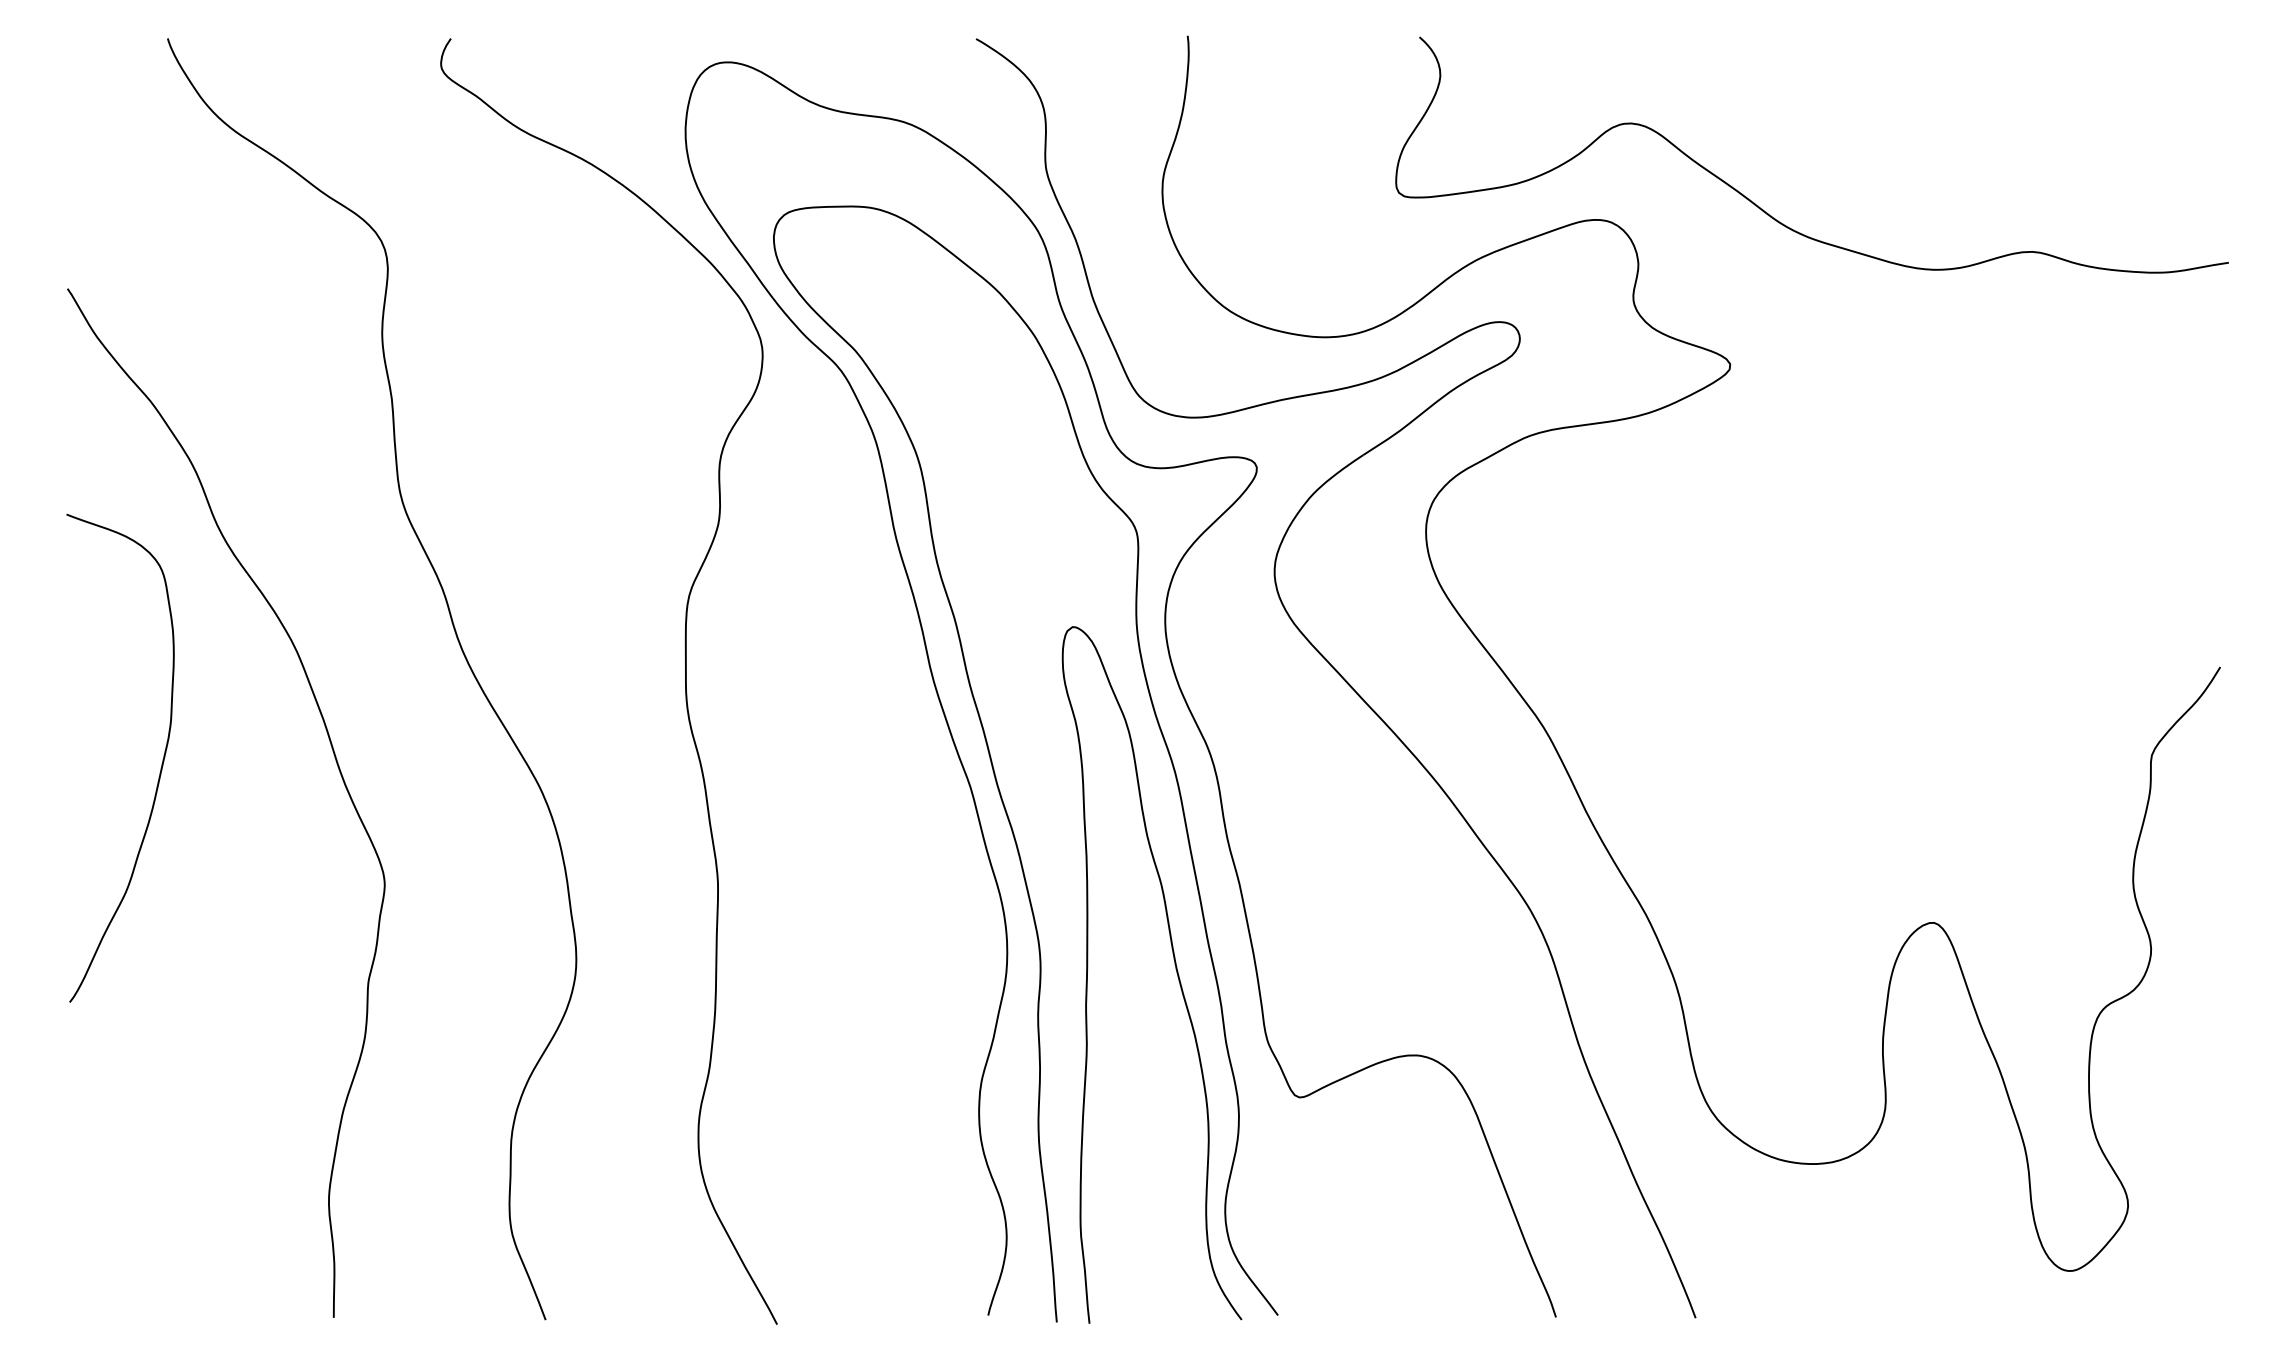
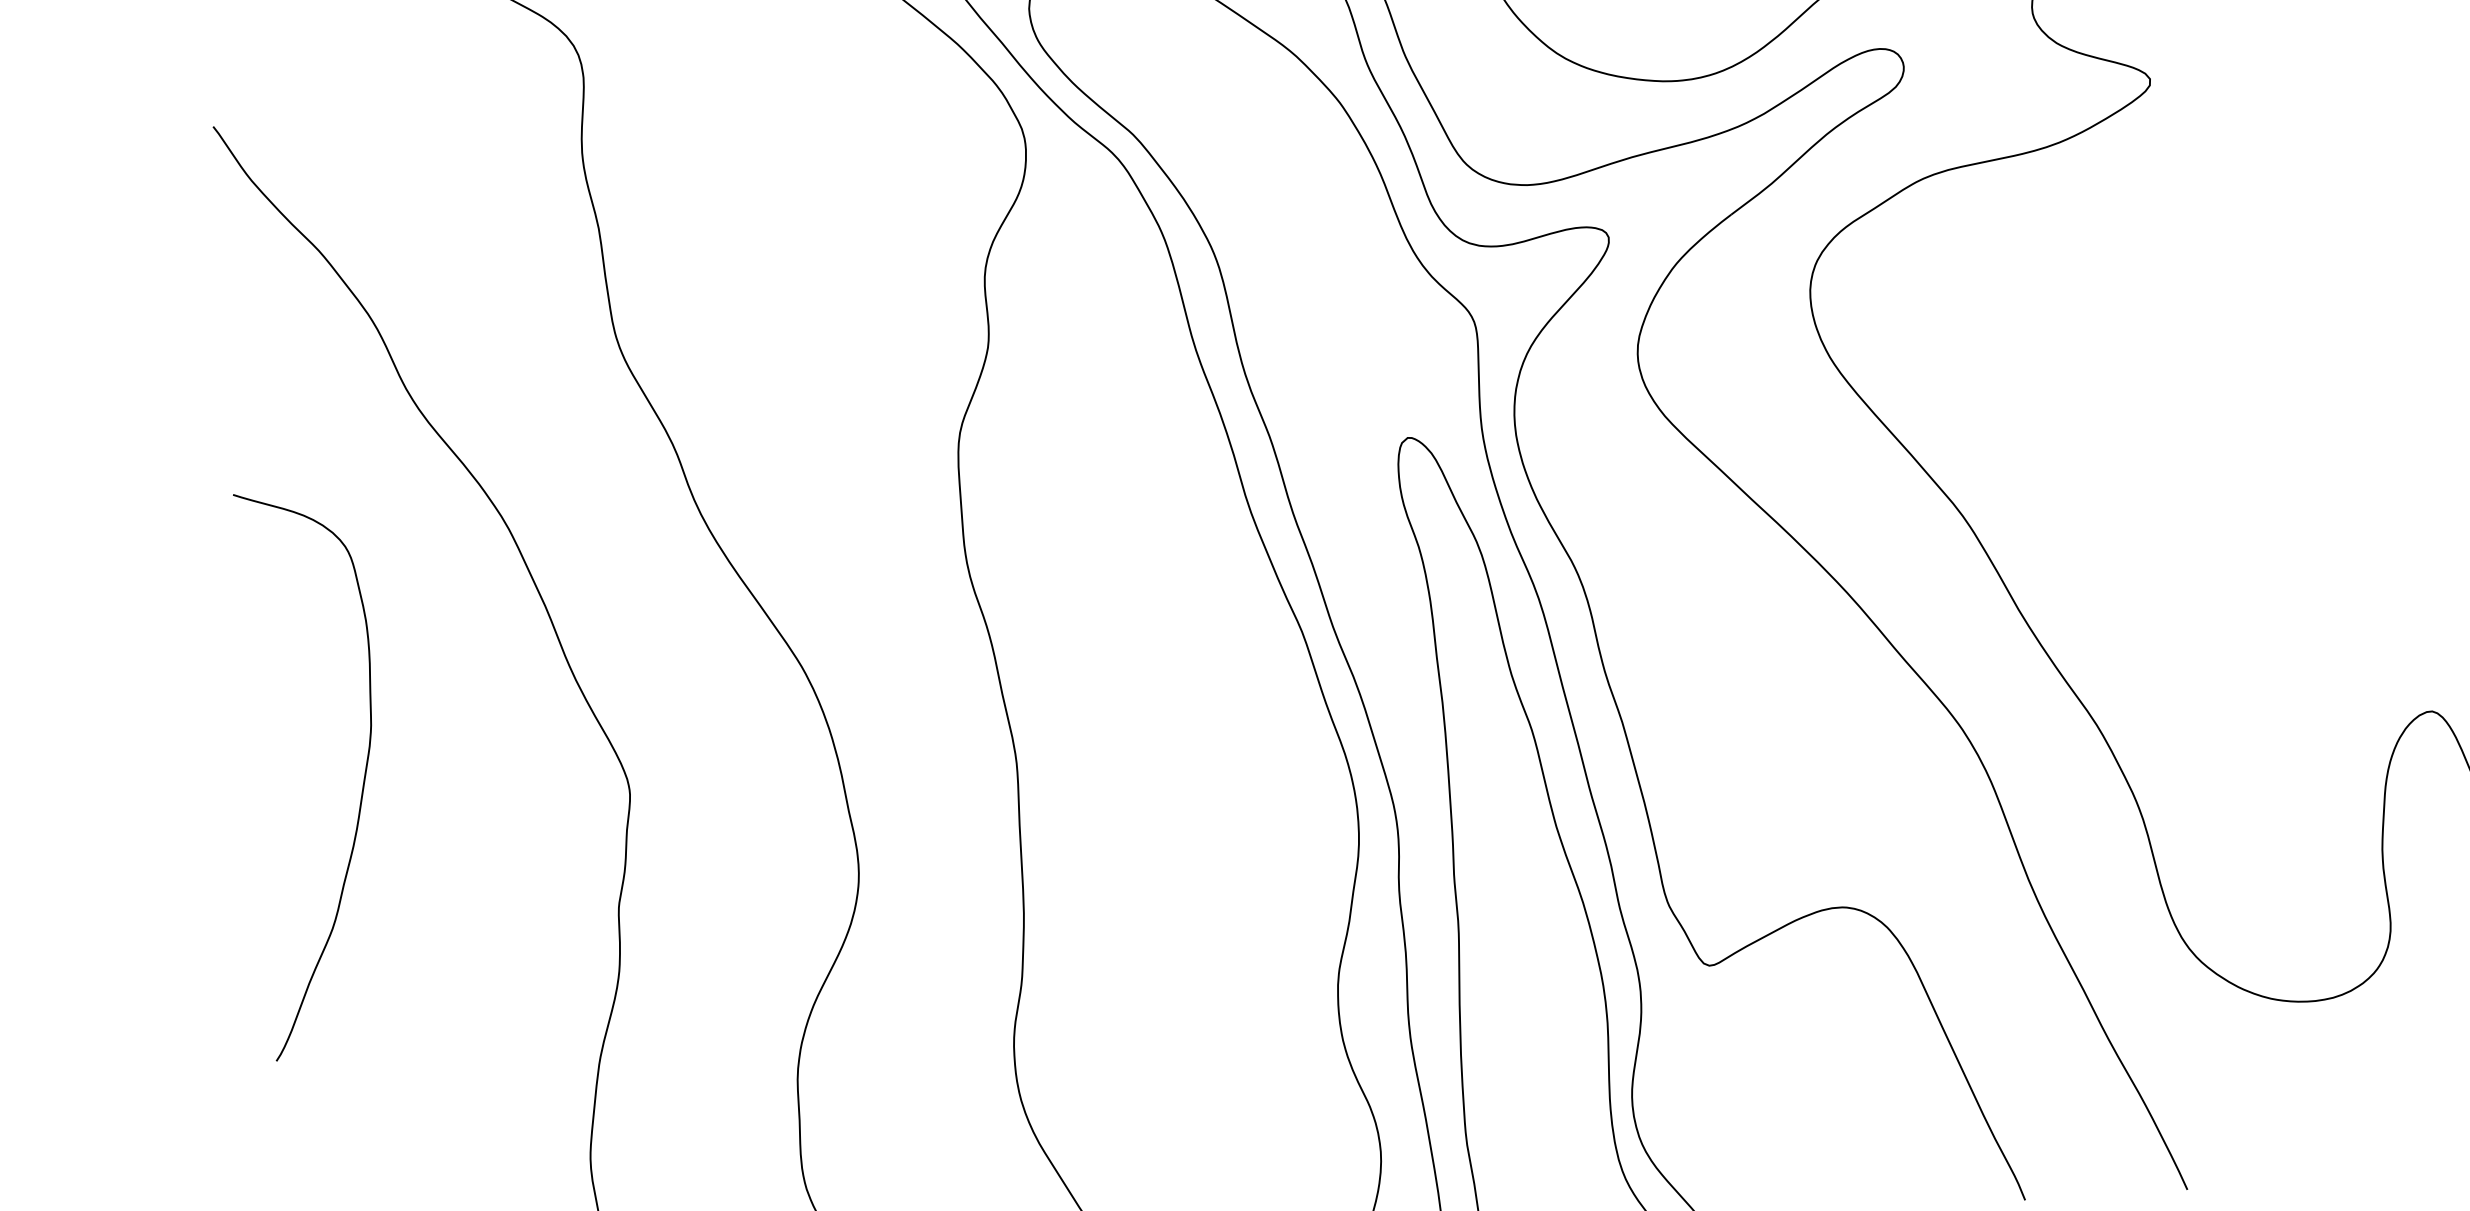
curve: (161, 763) -> (363, 776), moved

